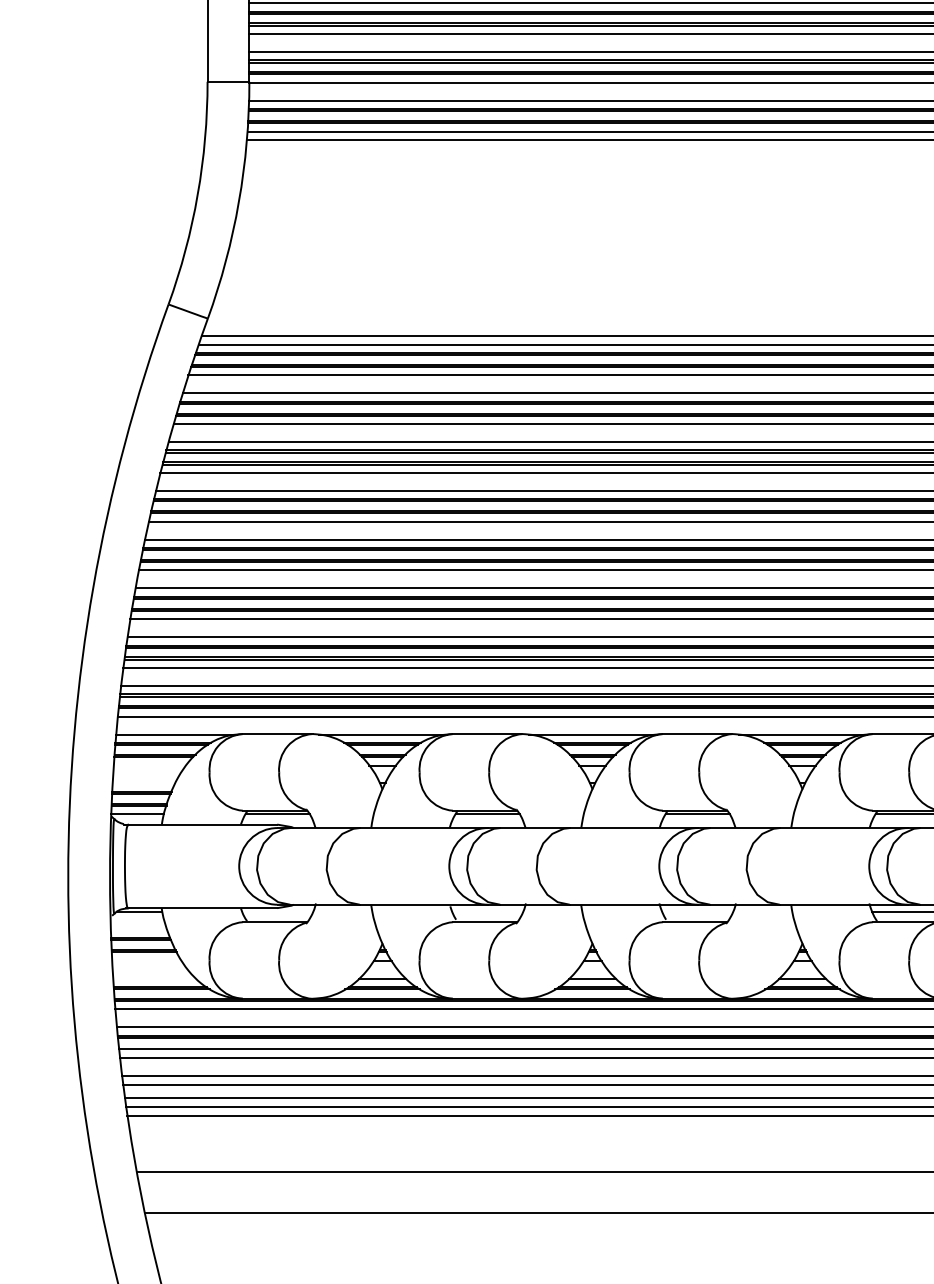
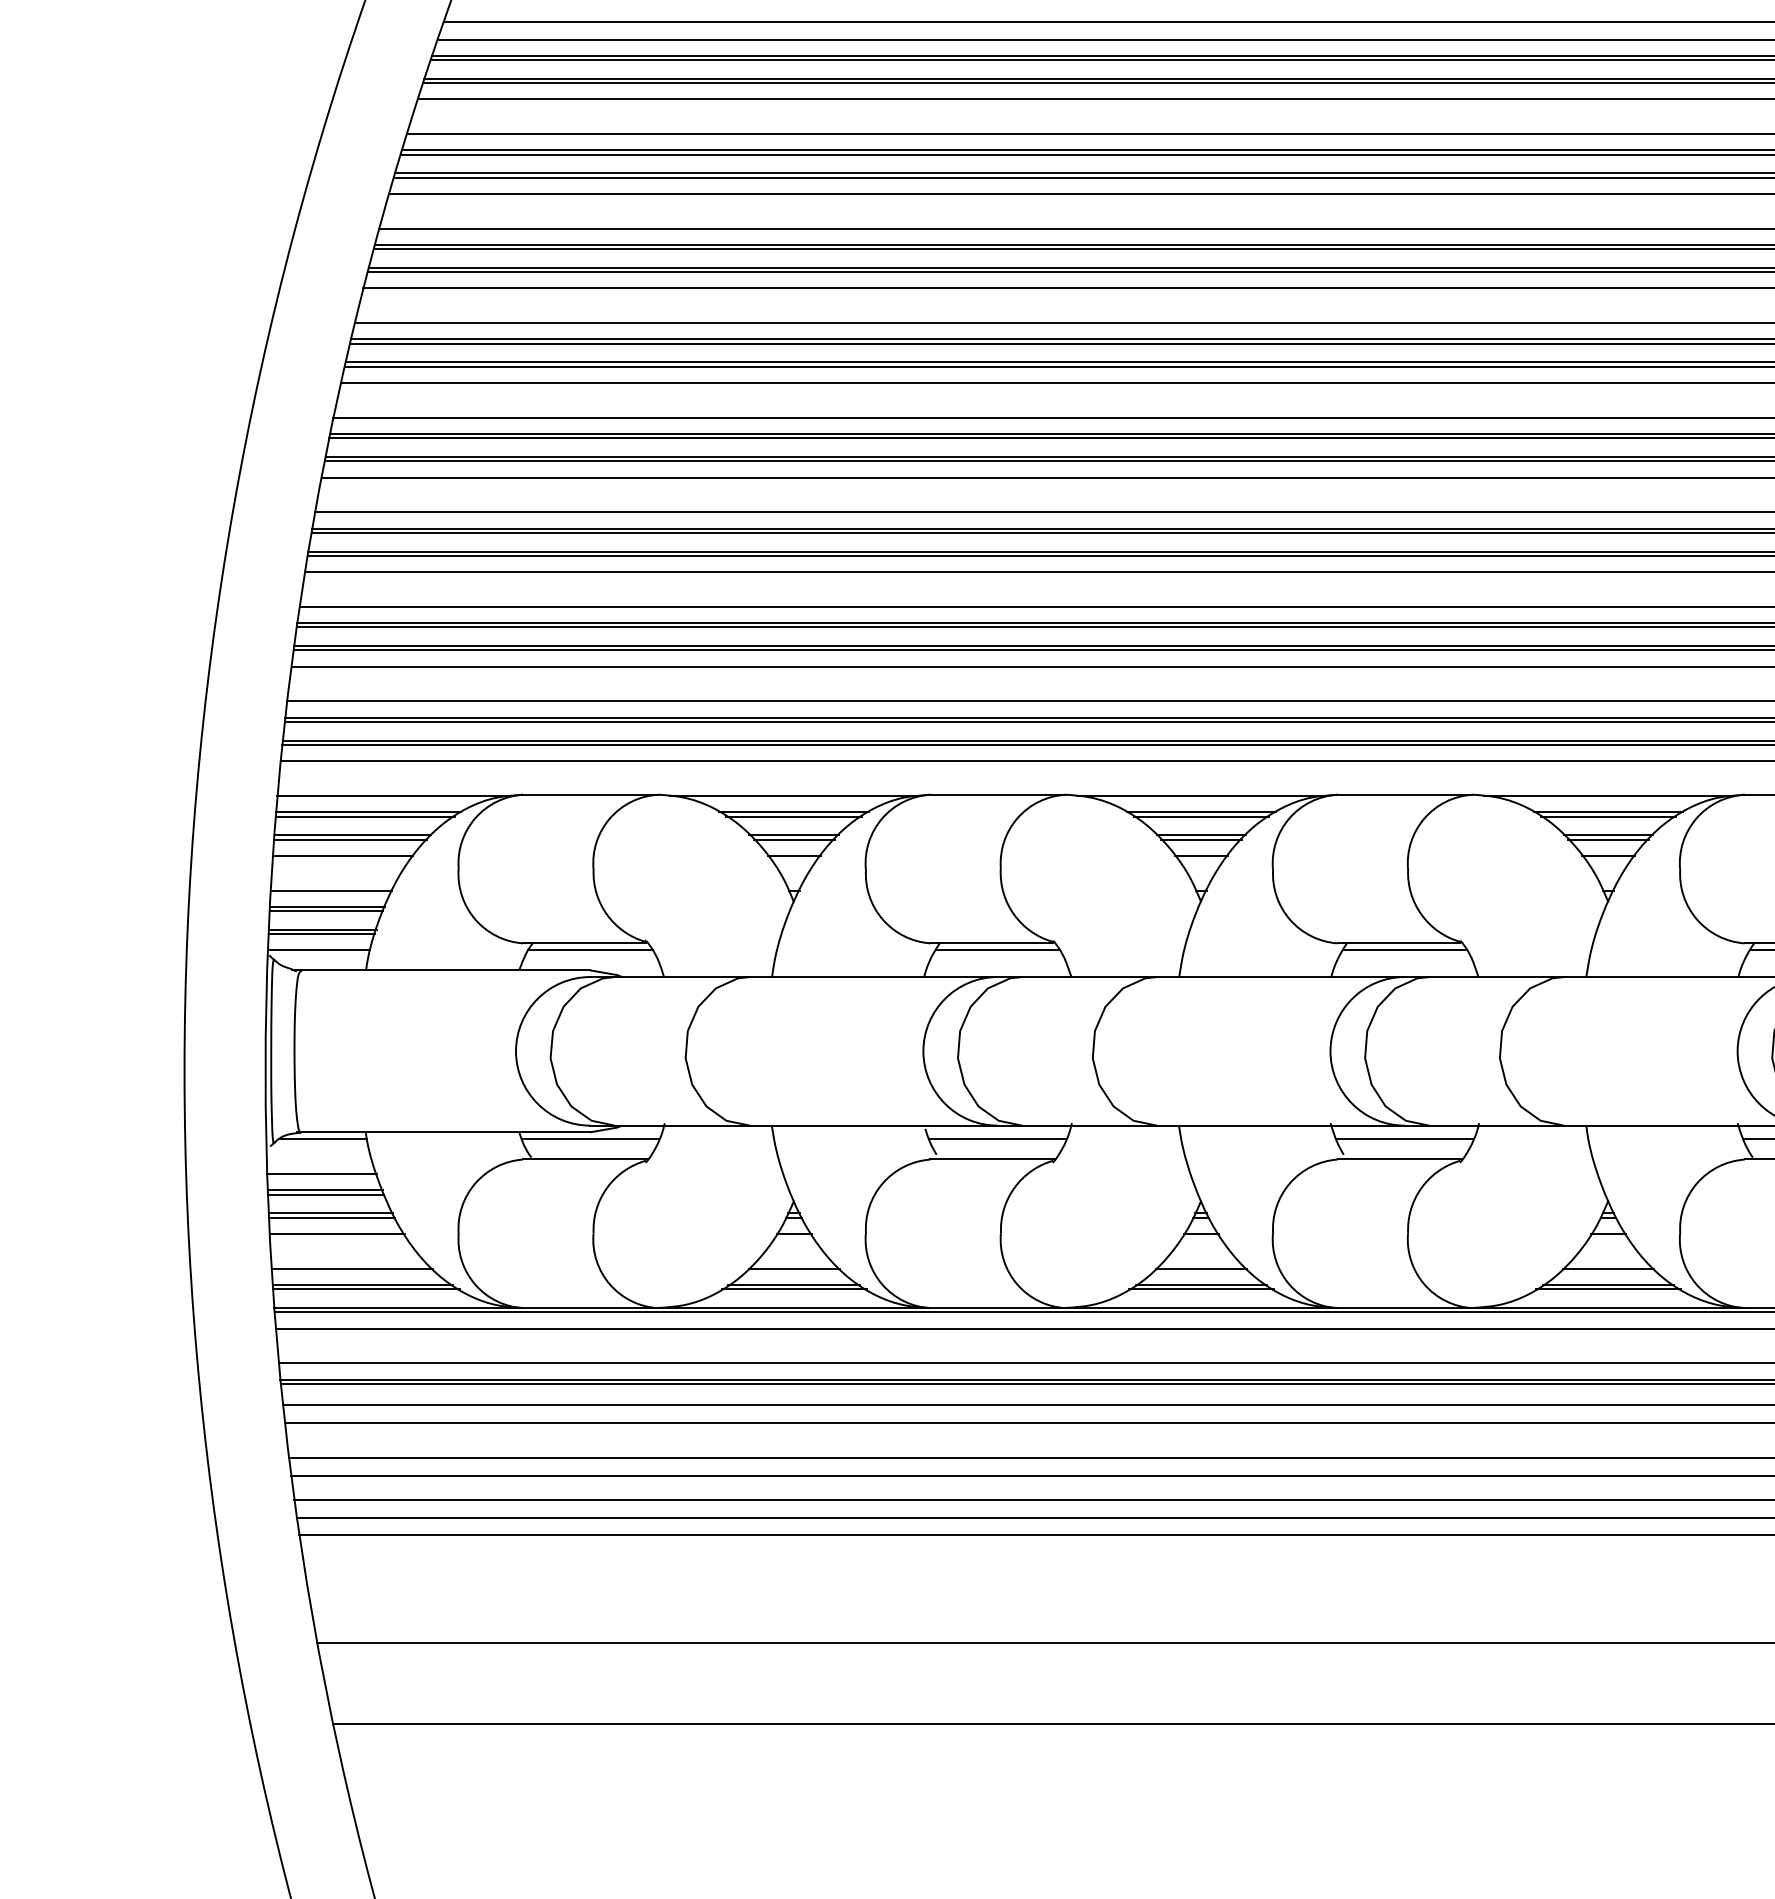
line: (149, 765) -> (342, 855), added
line: (143, 783) -> (330, 890), added
line: (277, 911) -> (590, 1138), added
line: (487, 911) -> (997, 1138), added
line: (697, 911) -> (1404, 1138), added
line: (138, 929) -> (320, 1173), added
line: (146, 960) -> (336, 1233), added
line: (154, 978) -> (351, 1268), added

